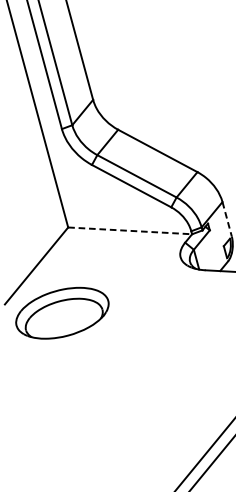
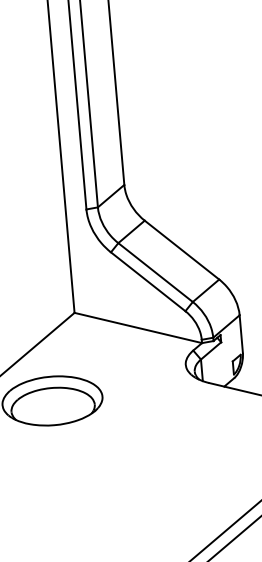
line: (227, 219) -> (241, 334), dashed -> solid
line: (130, 230) -> (138, 327), dashed -> solid

